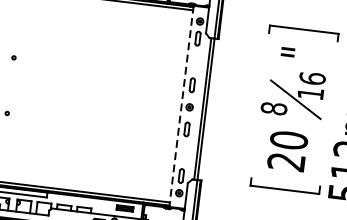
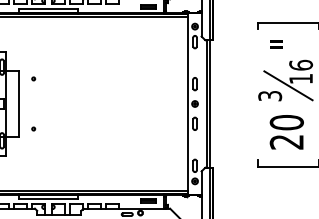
line: (181, 105) -> (187, 103), dashed -> solid
text: (274, 108) -> (270, 95), 8 -> 3

